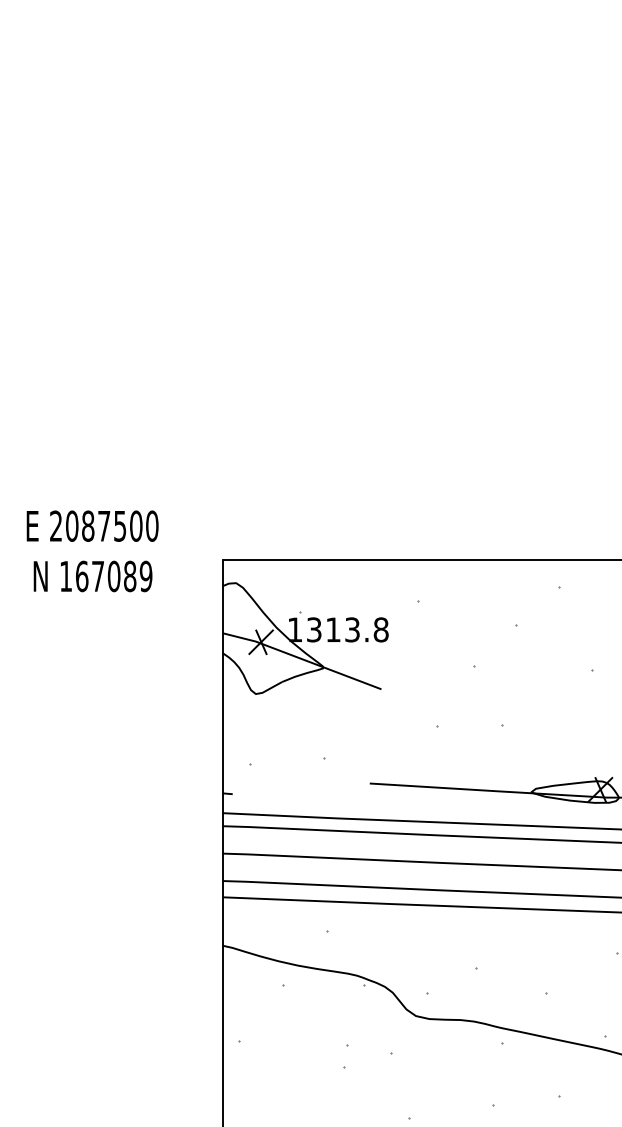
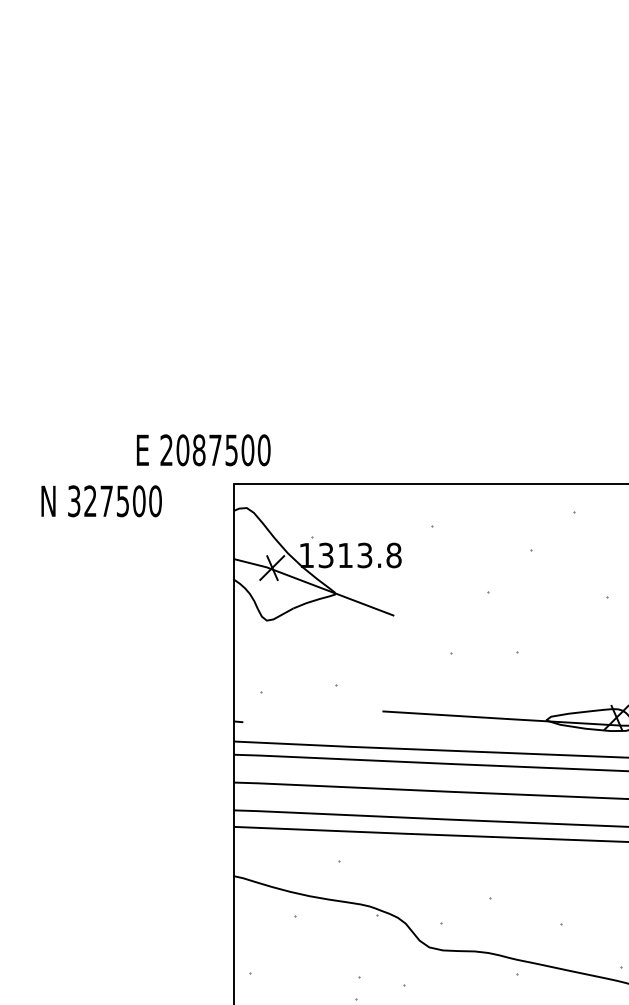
text: (92, 525) -> (203, 449), moved
text: (106, 576) -> (115, 501), 167089 -> 327500

